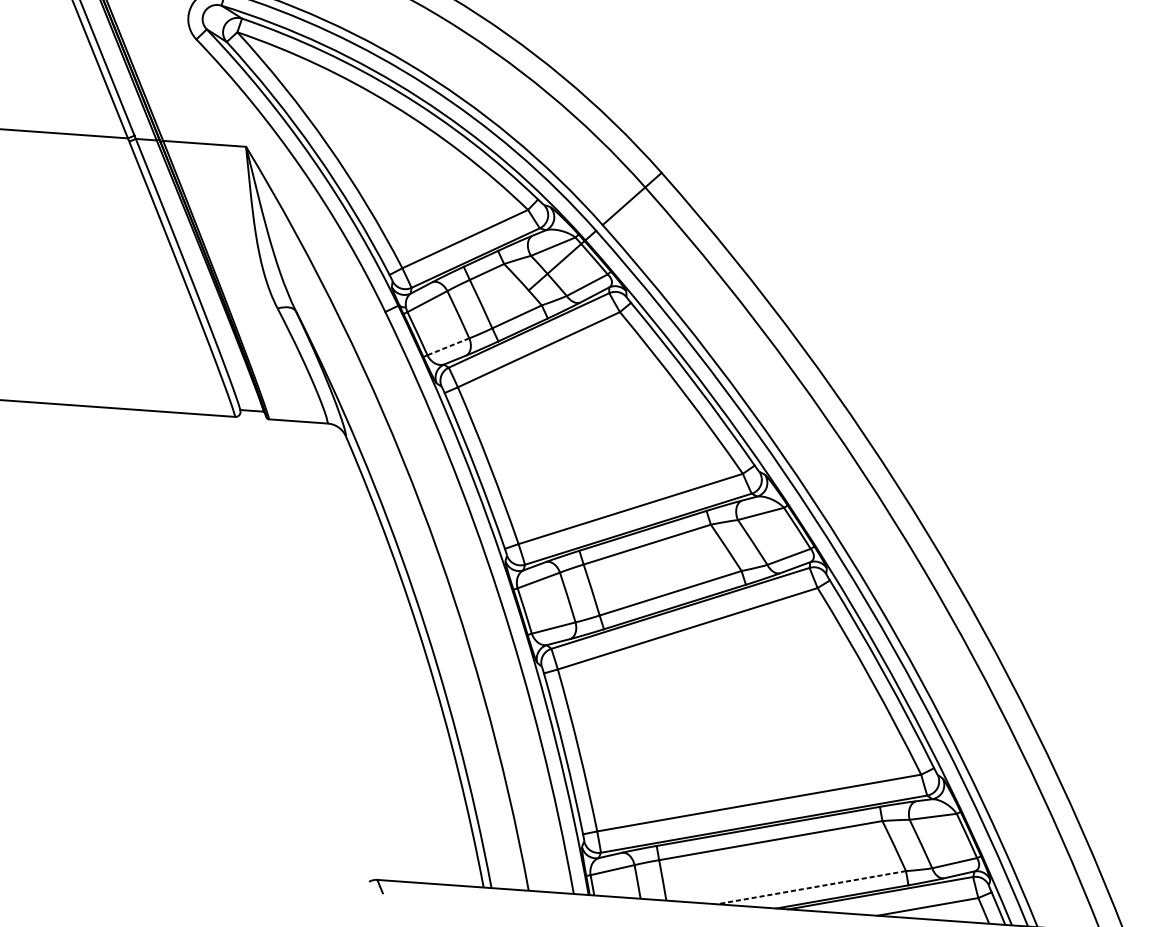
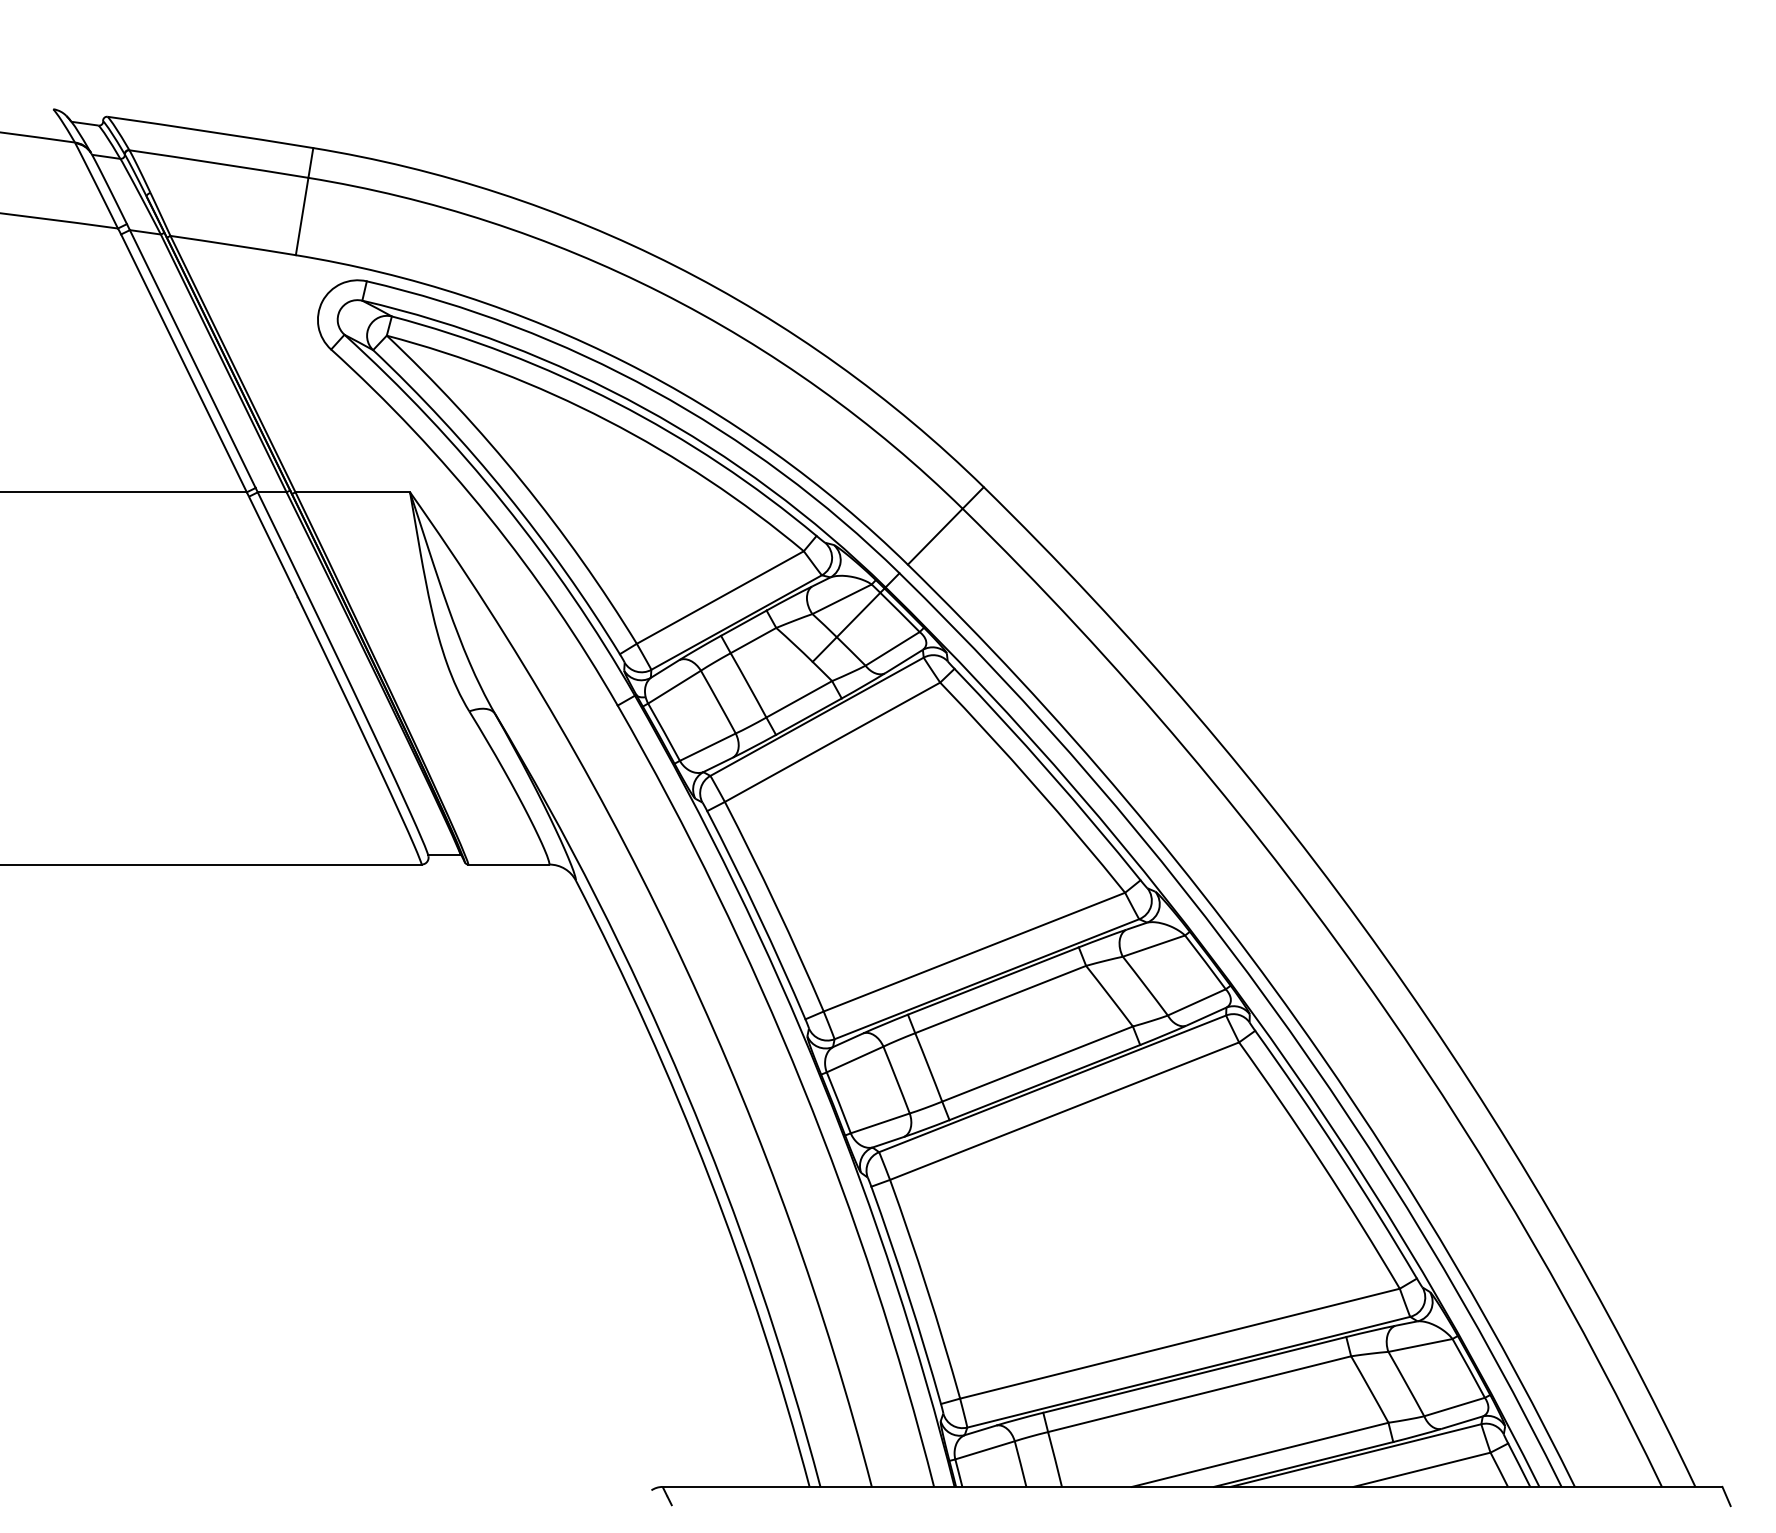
line: (448, 346) -> (707, 747), dashed -> solid
line: (811, 887) -> (1259, 1454), dashed -> solid

